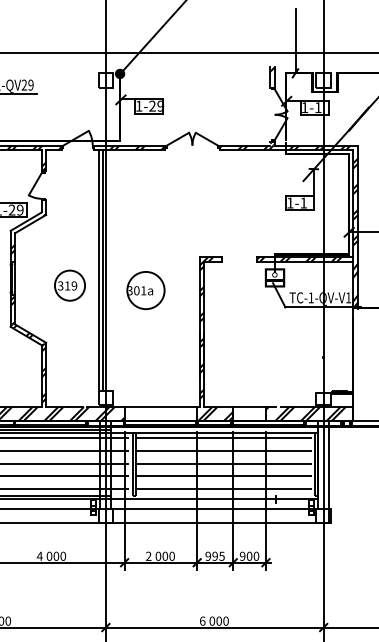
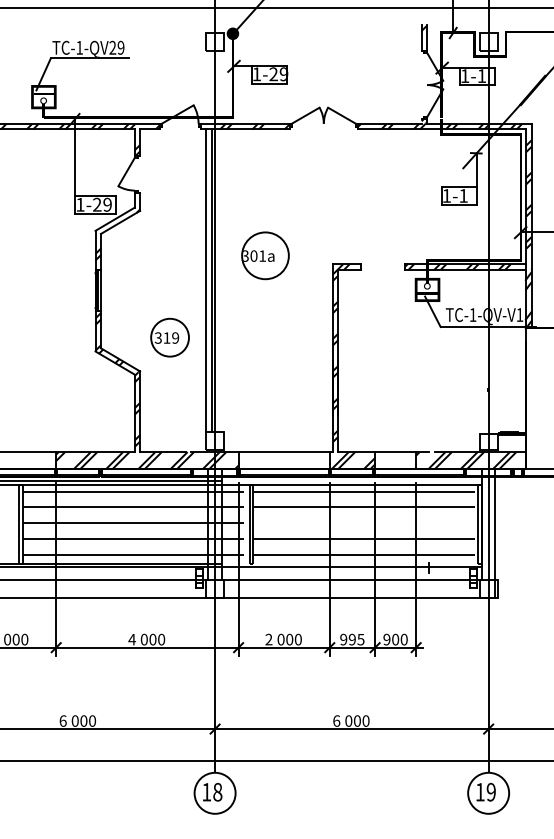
part: (69, 285) -> (169, 337), moved
part: (145, 290) -> (265, 255), moved
line: (224, 463) -> (363, 523), removed

